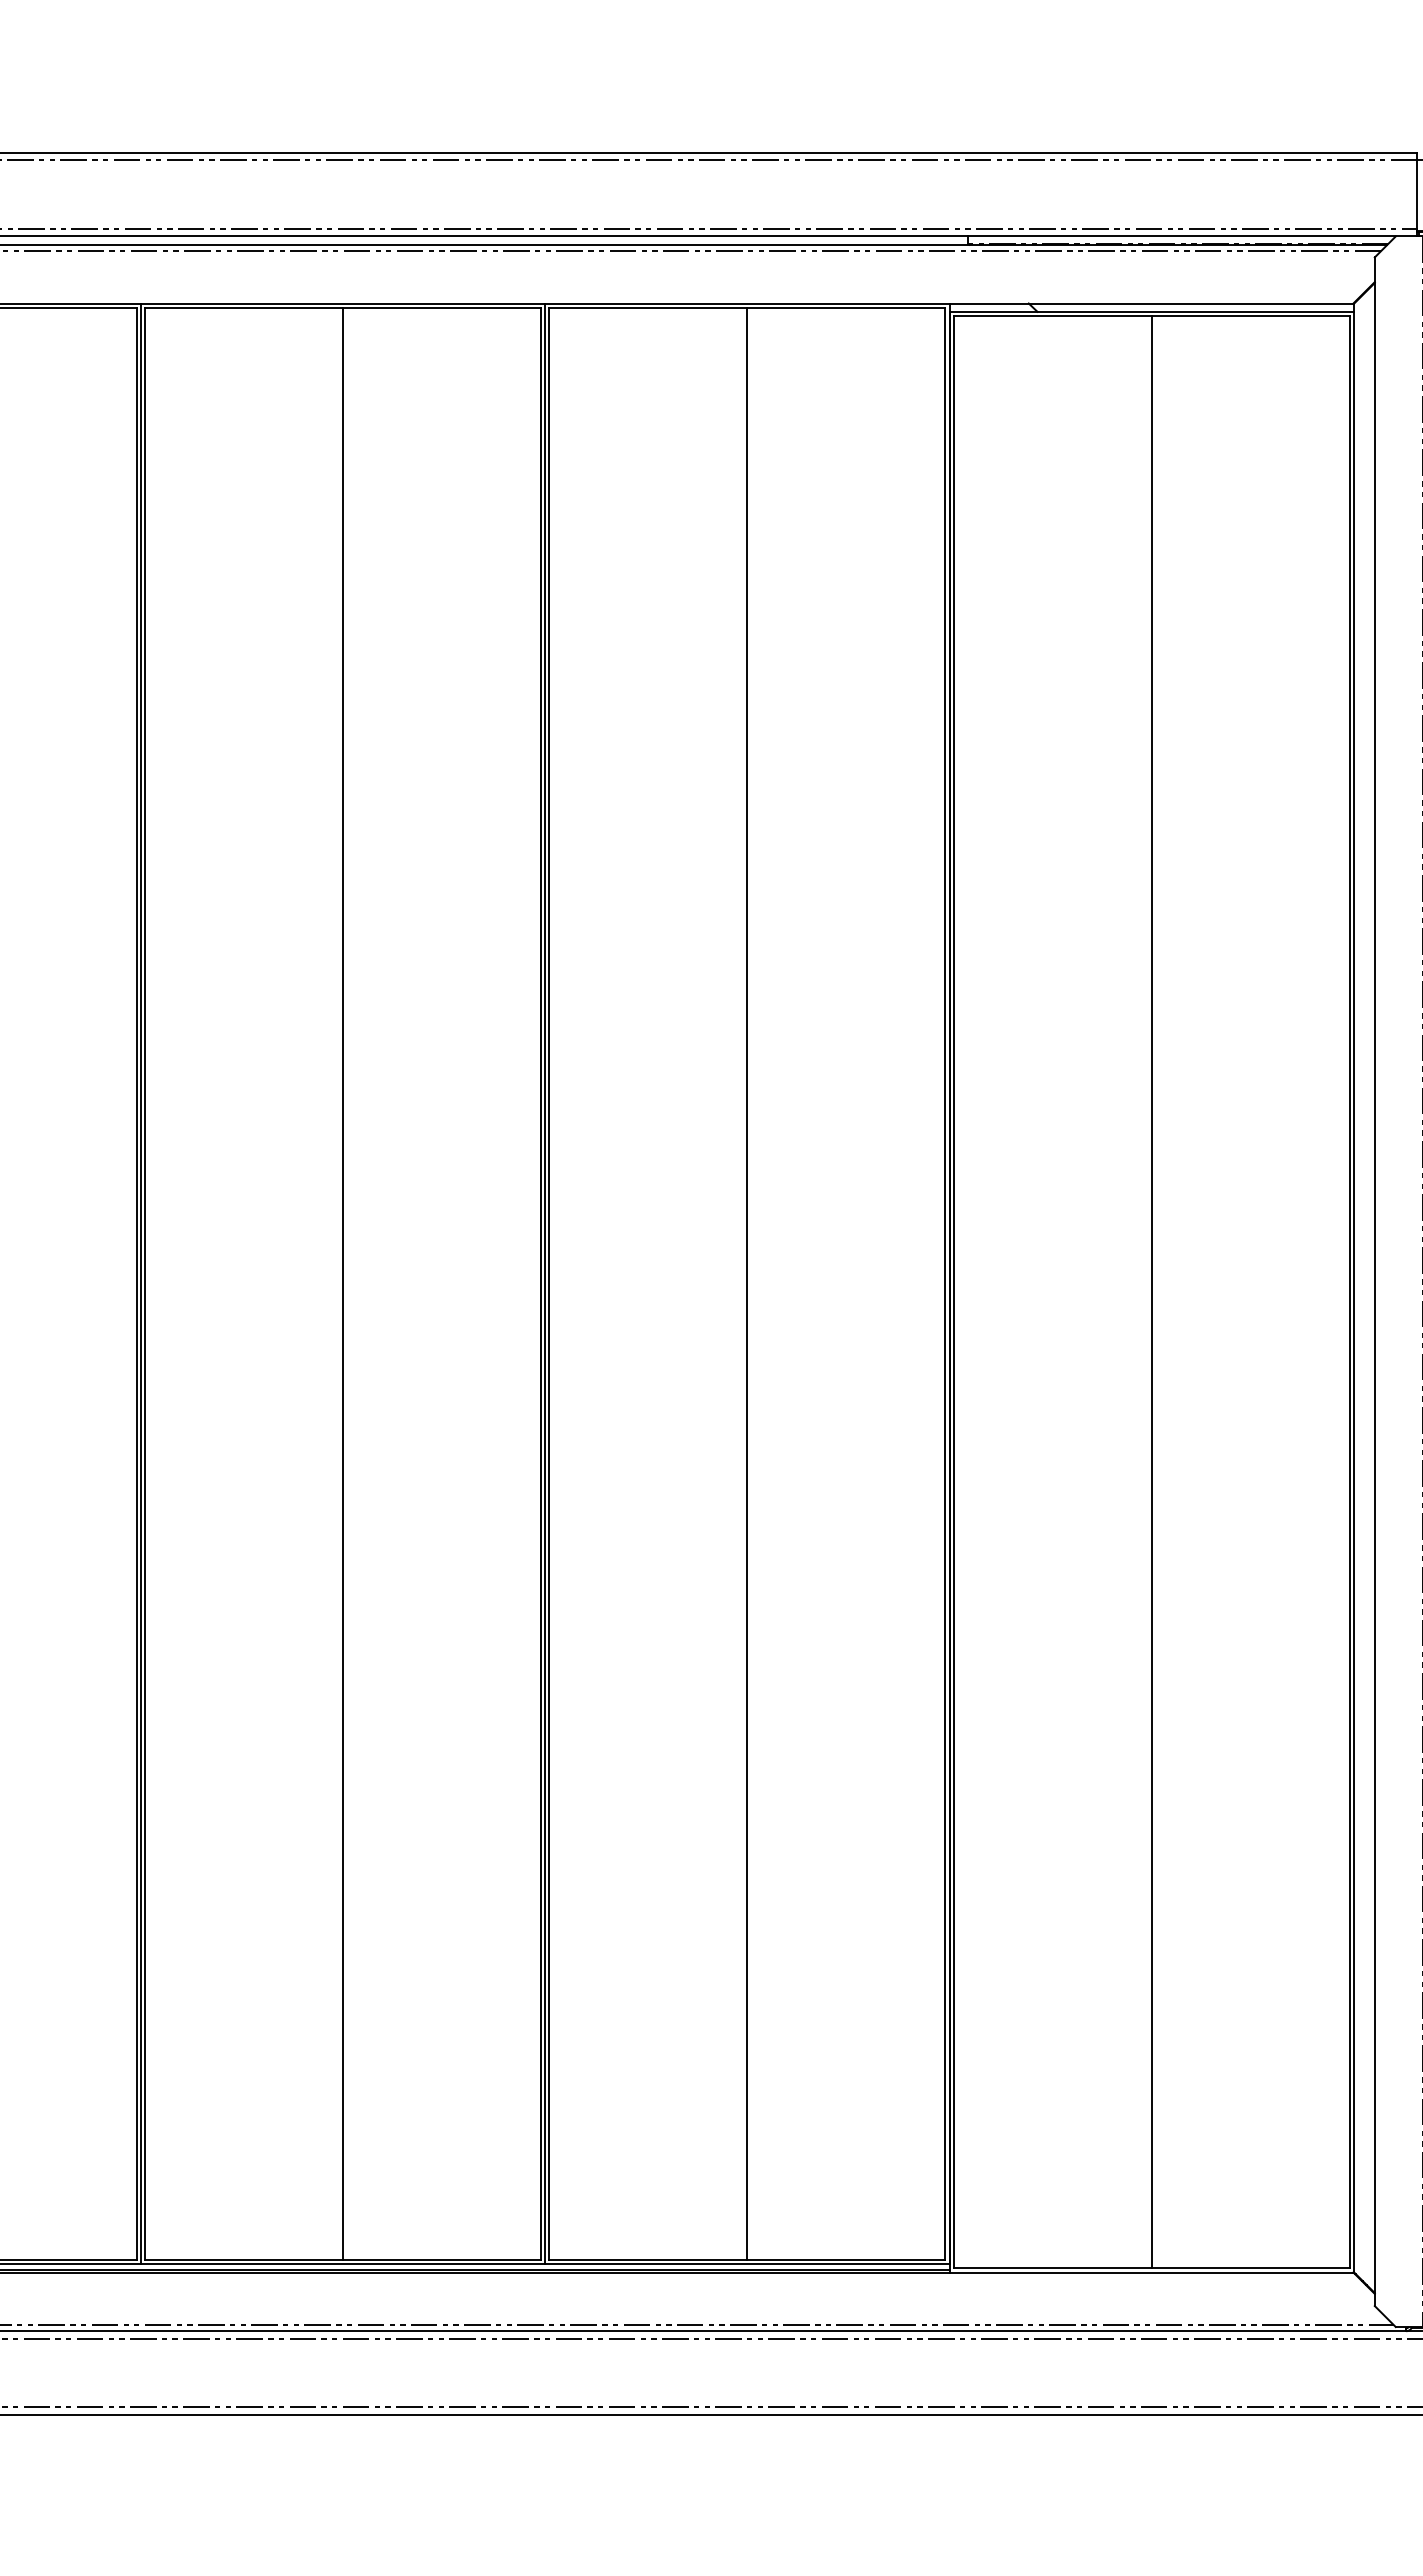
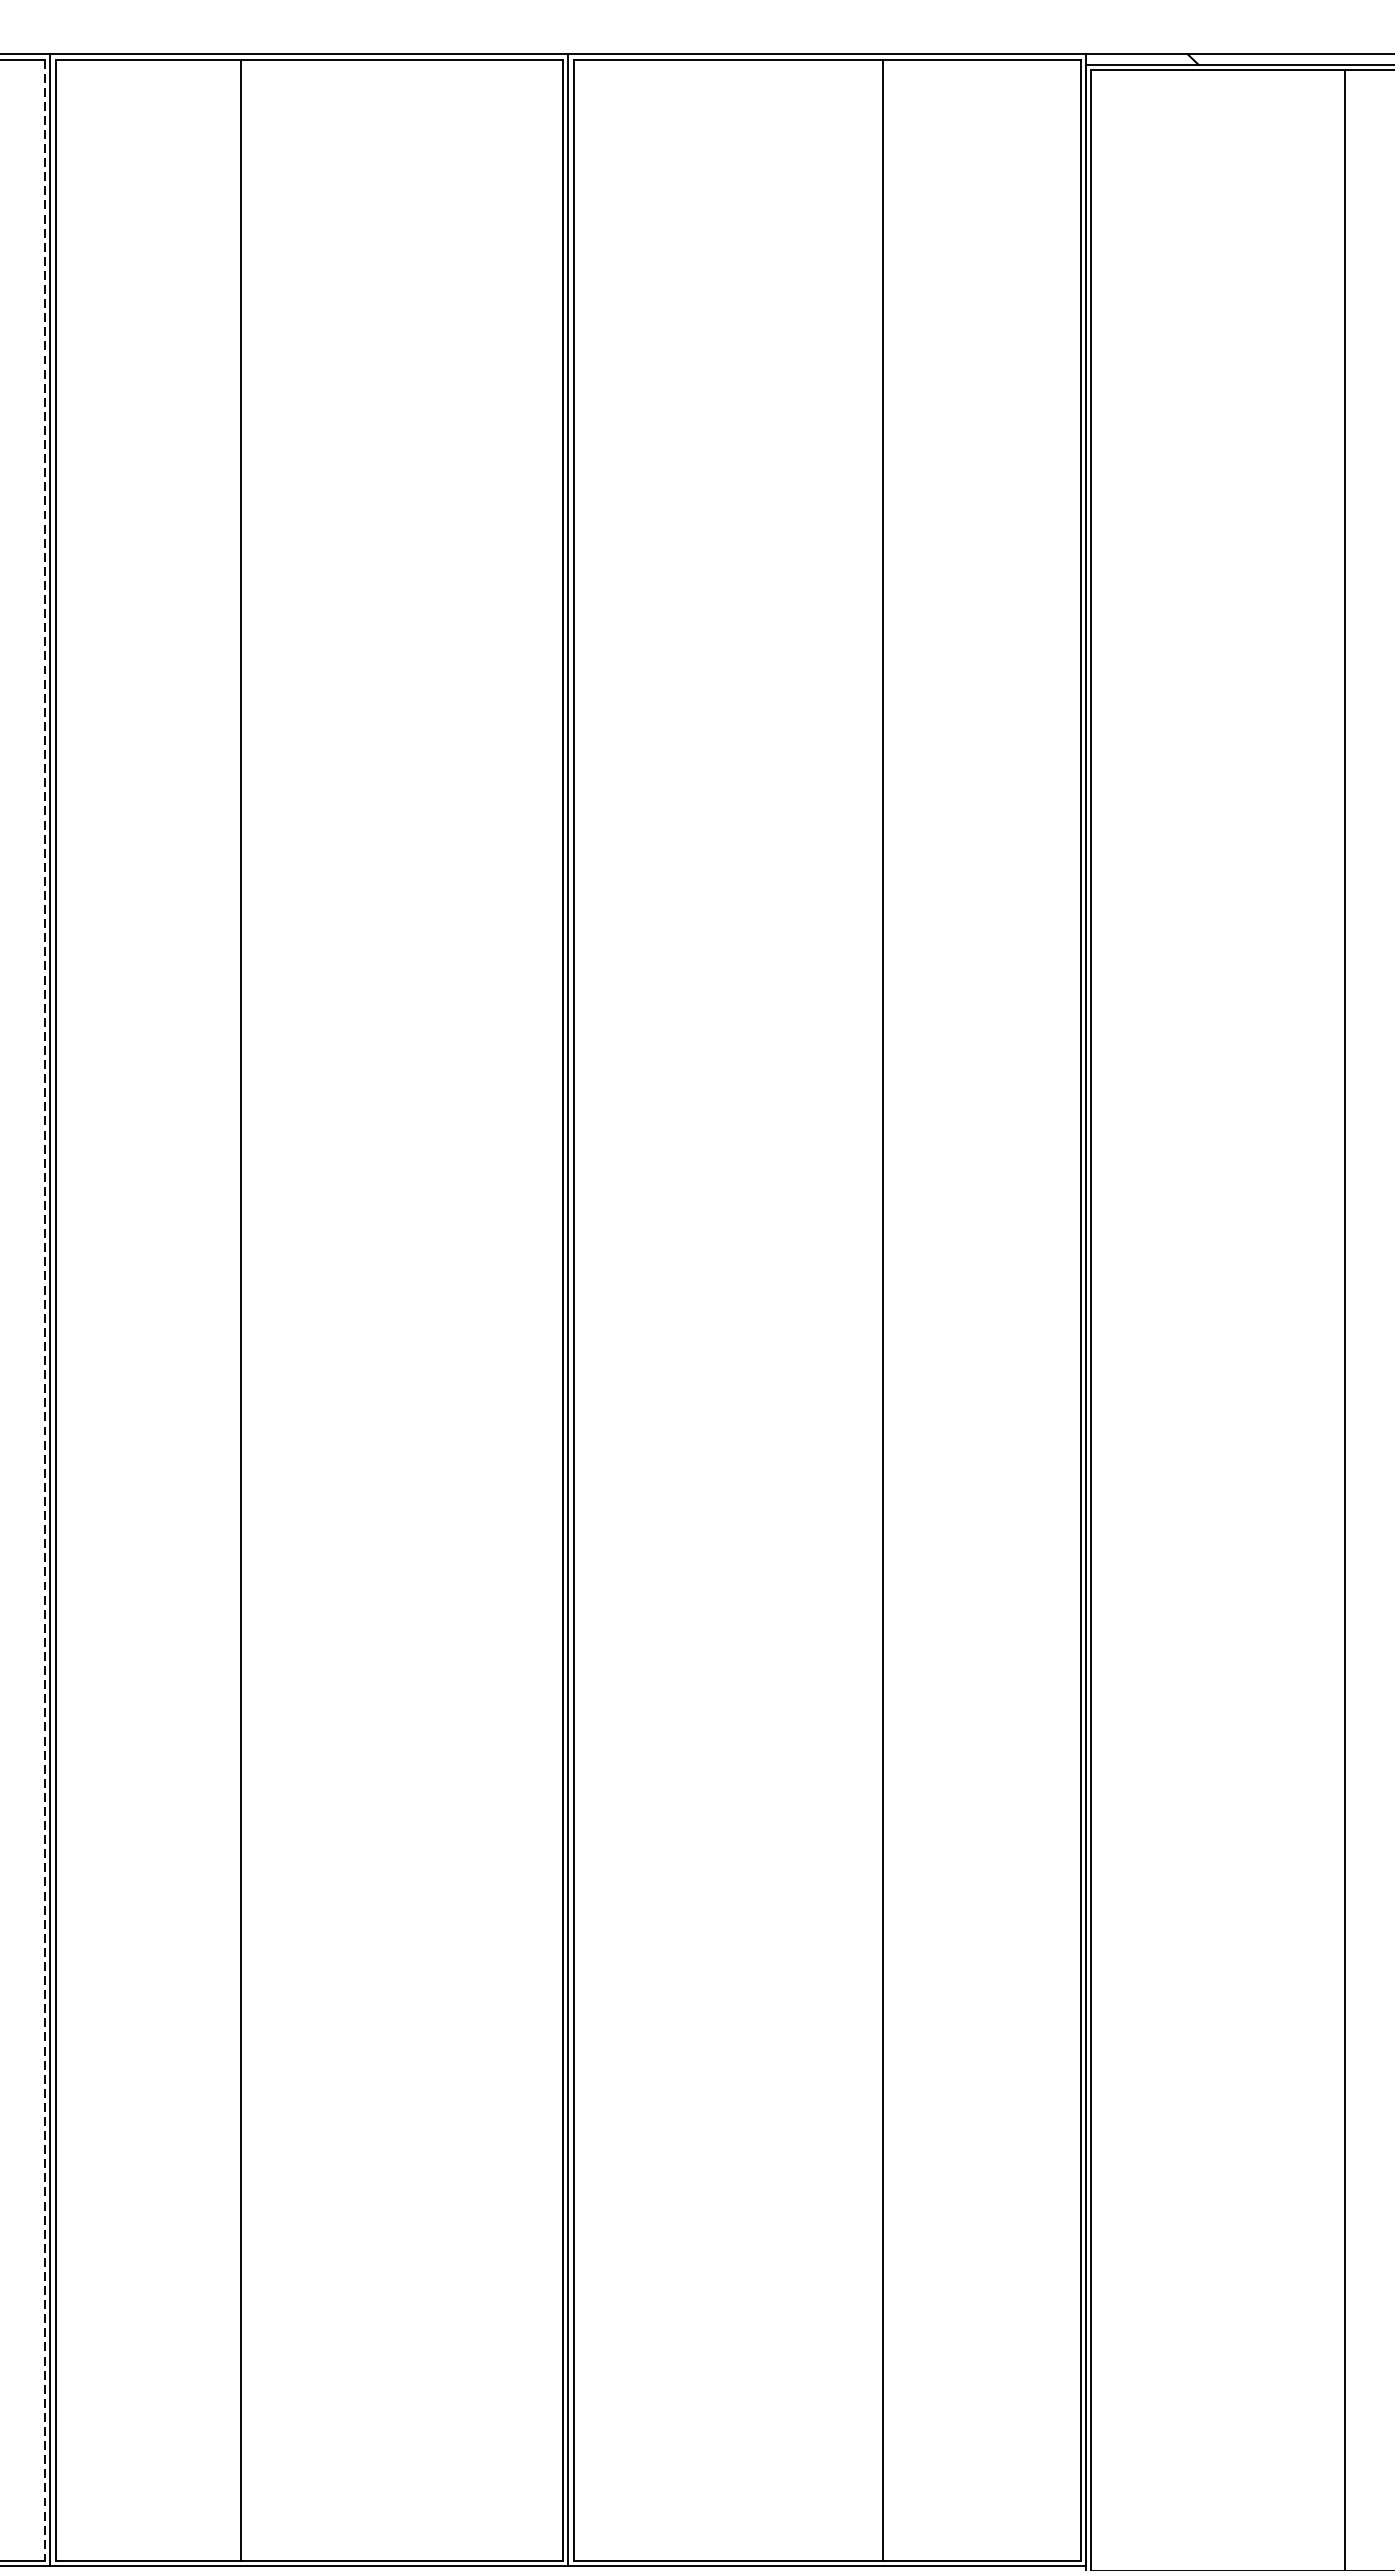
line: (342, 1283) -> (240, 1309), moved
line: (747, 1283) -> (883, 1309), moved
line: (136, 1284) -> (44, 1310), solid -> dashed

